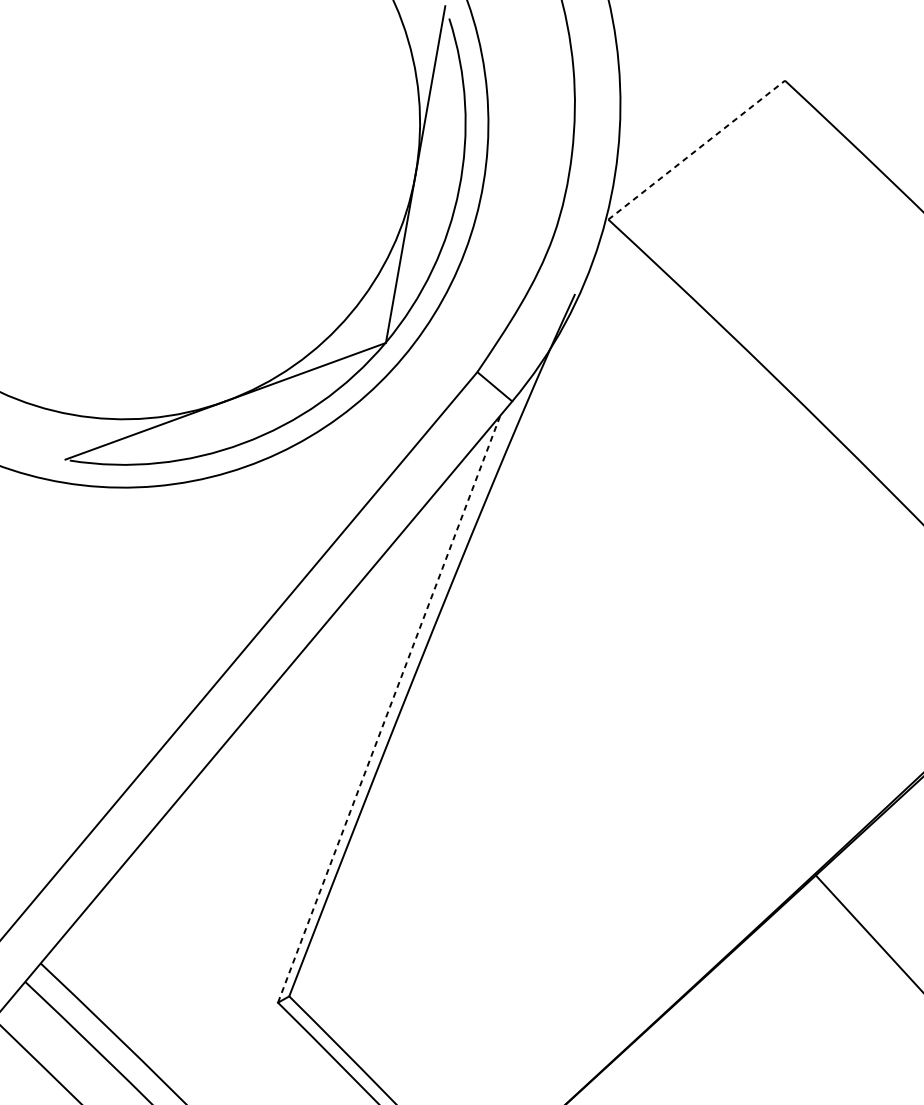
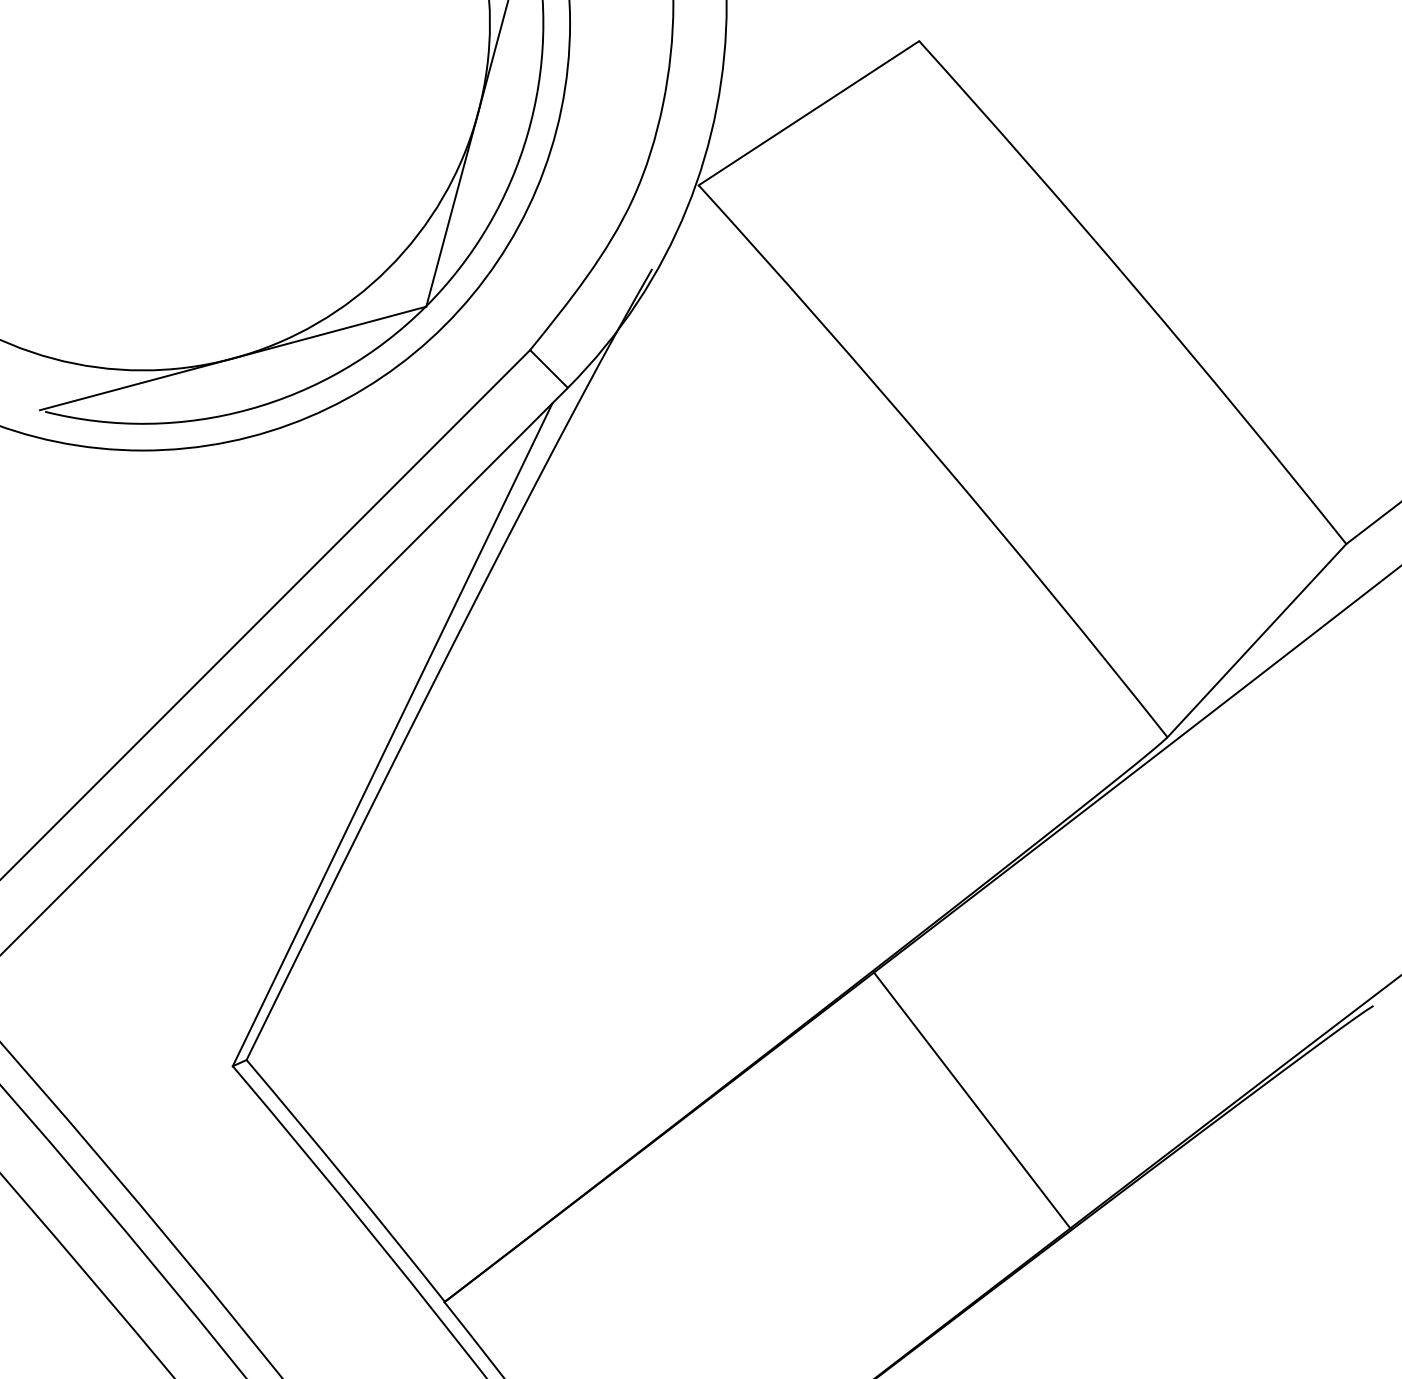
line: (696, 150) -> (808, 113), dashed -> solid
line: (389, 708) -> (392, 734), dashed -> solid

